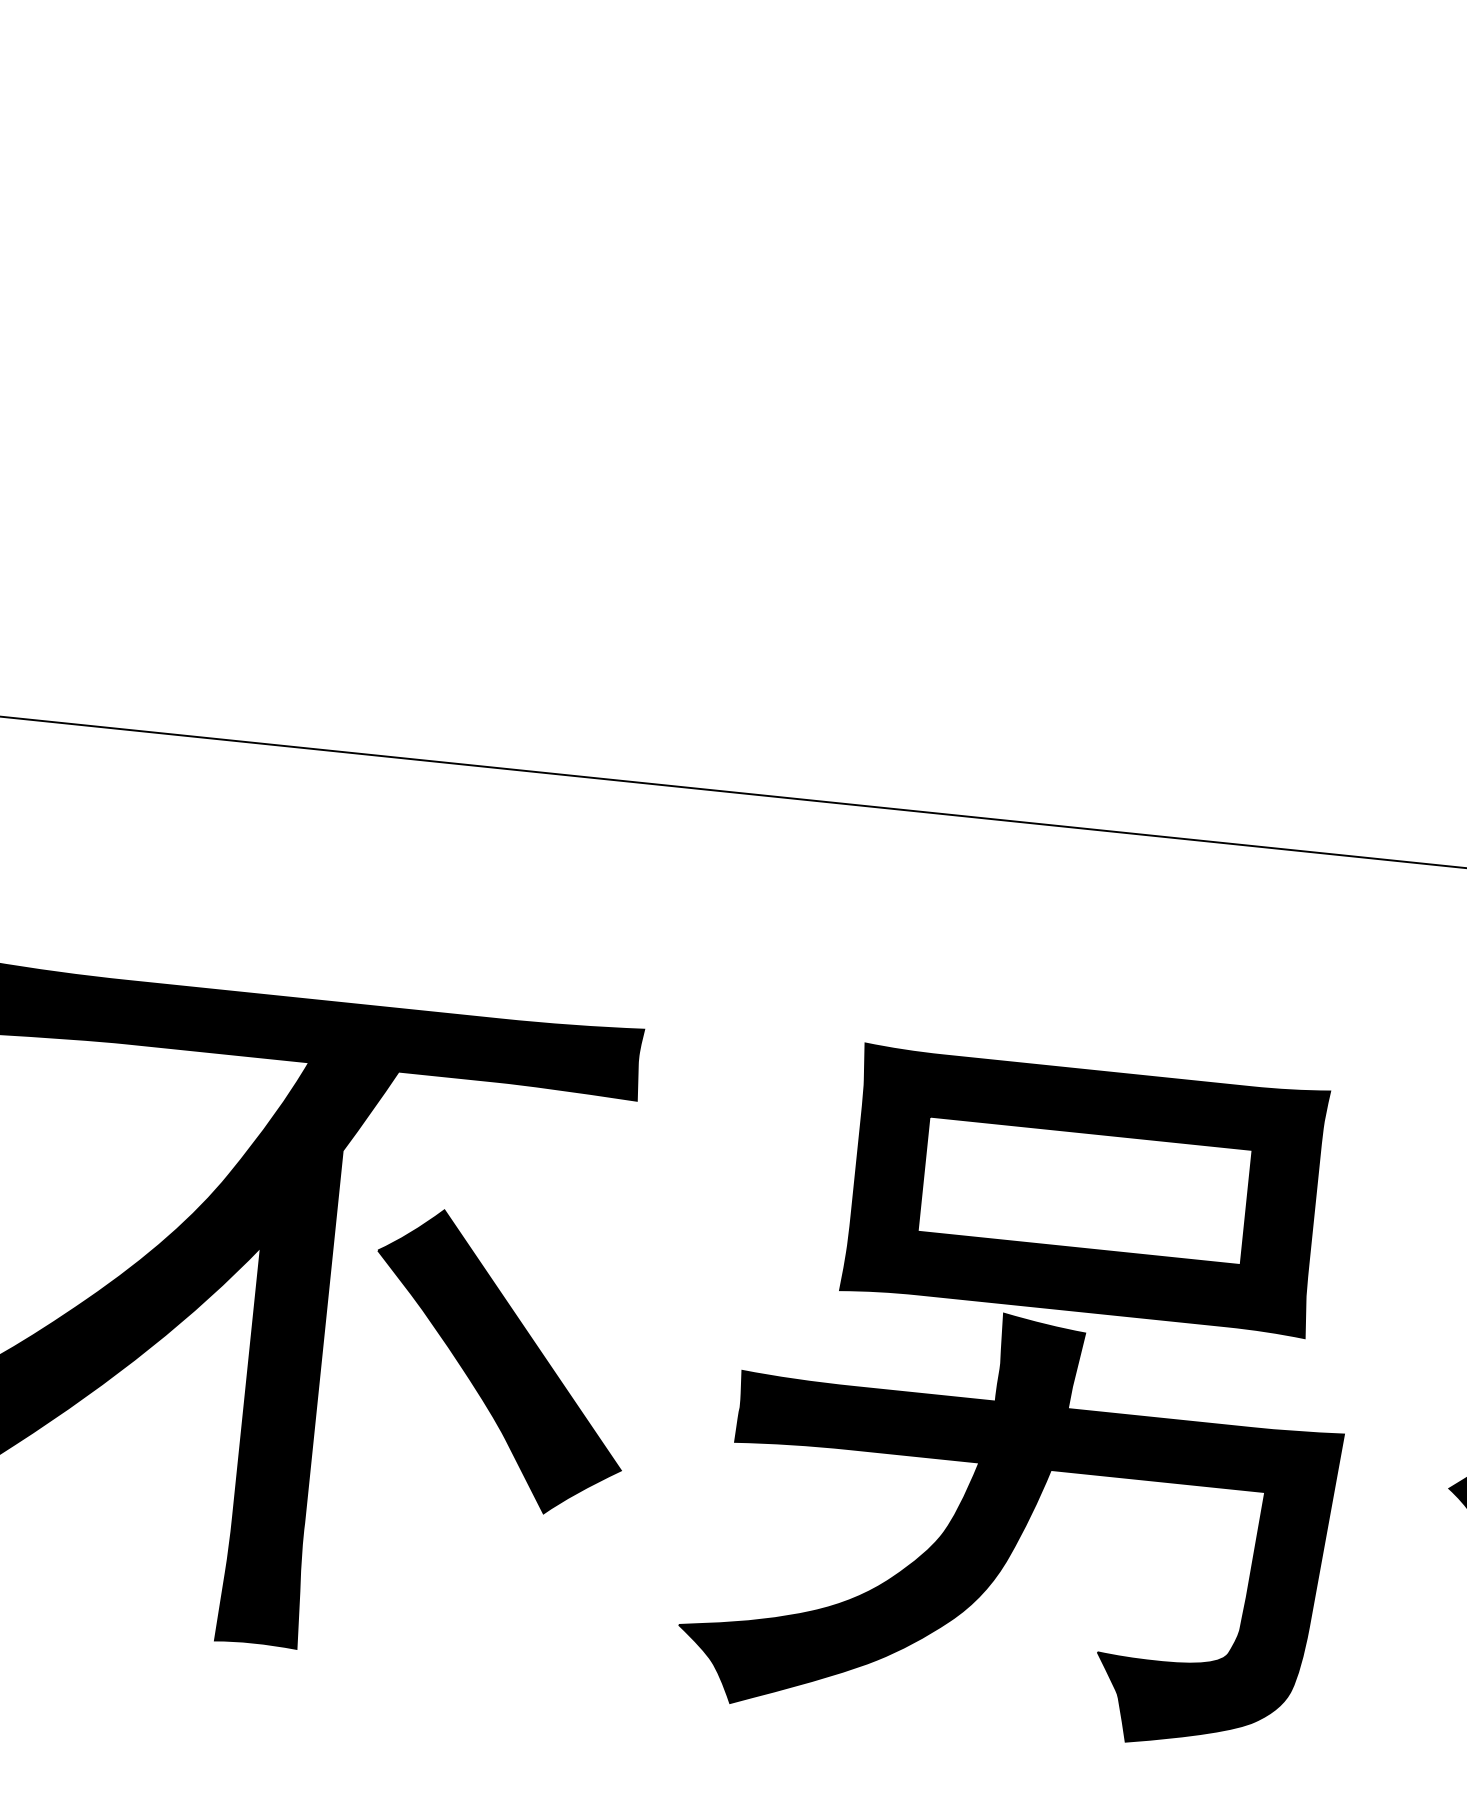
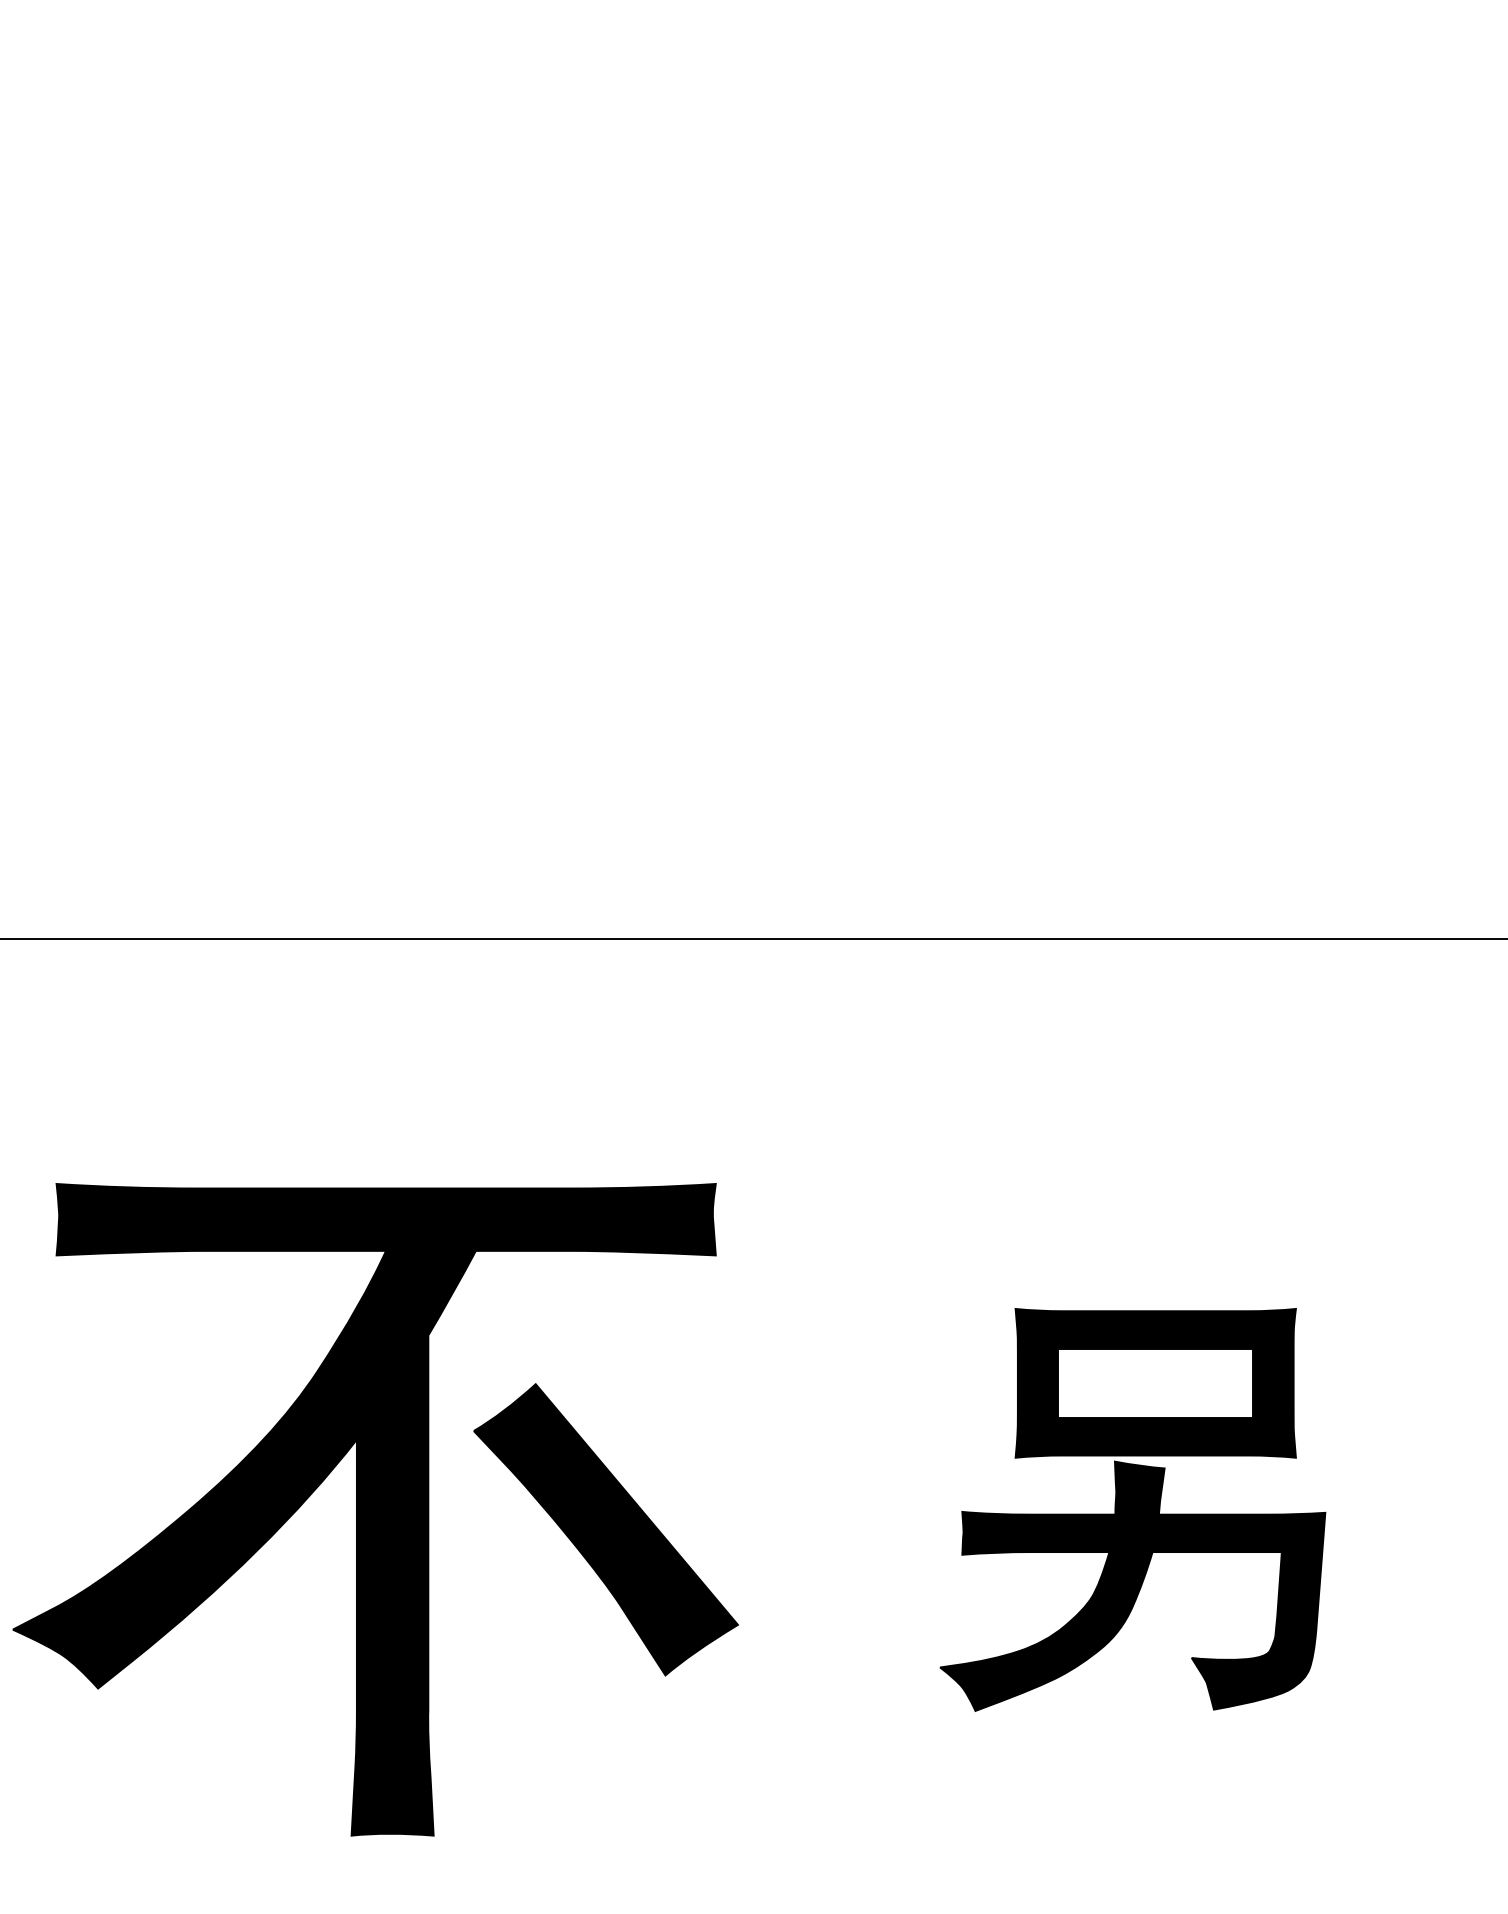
part: (1025, 1396) -> (1132, 1509), size x0.6

